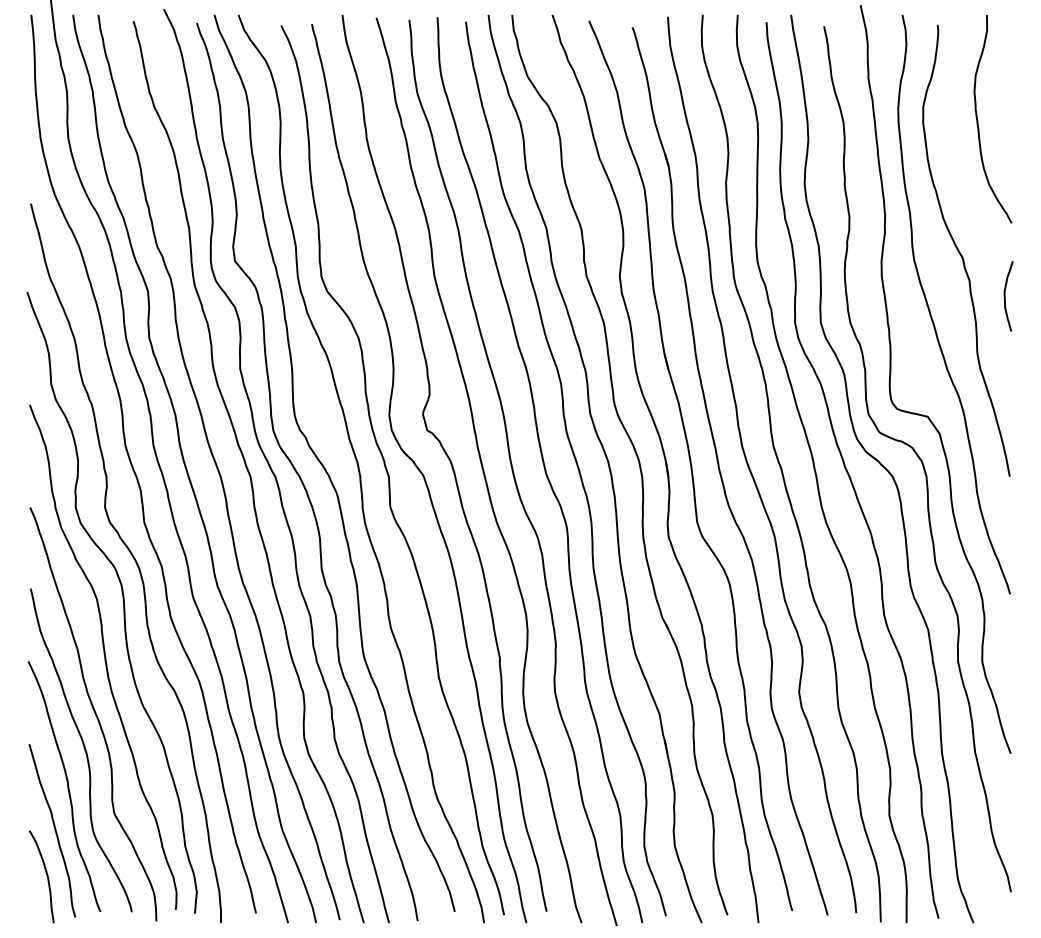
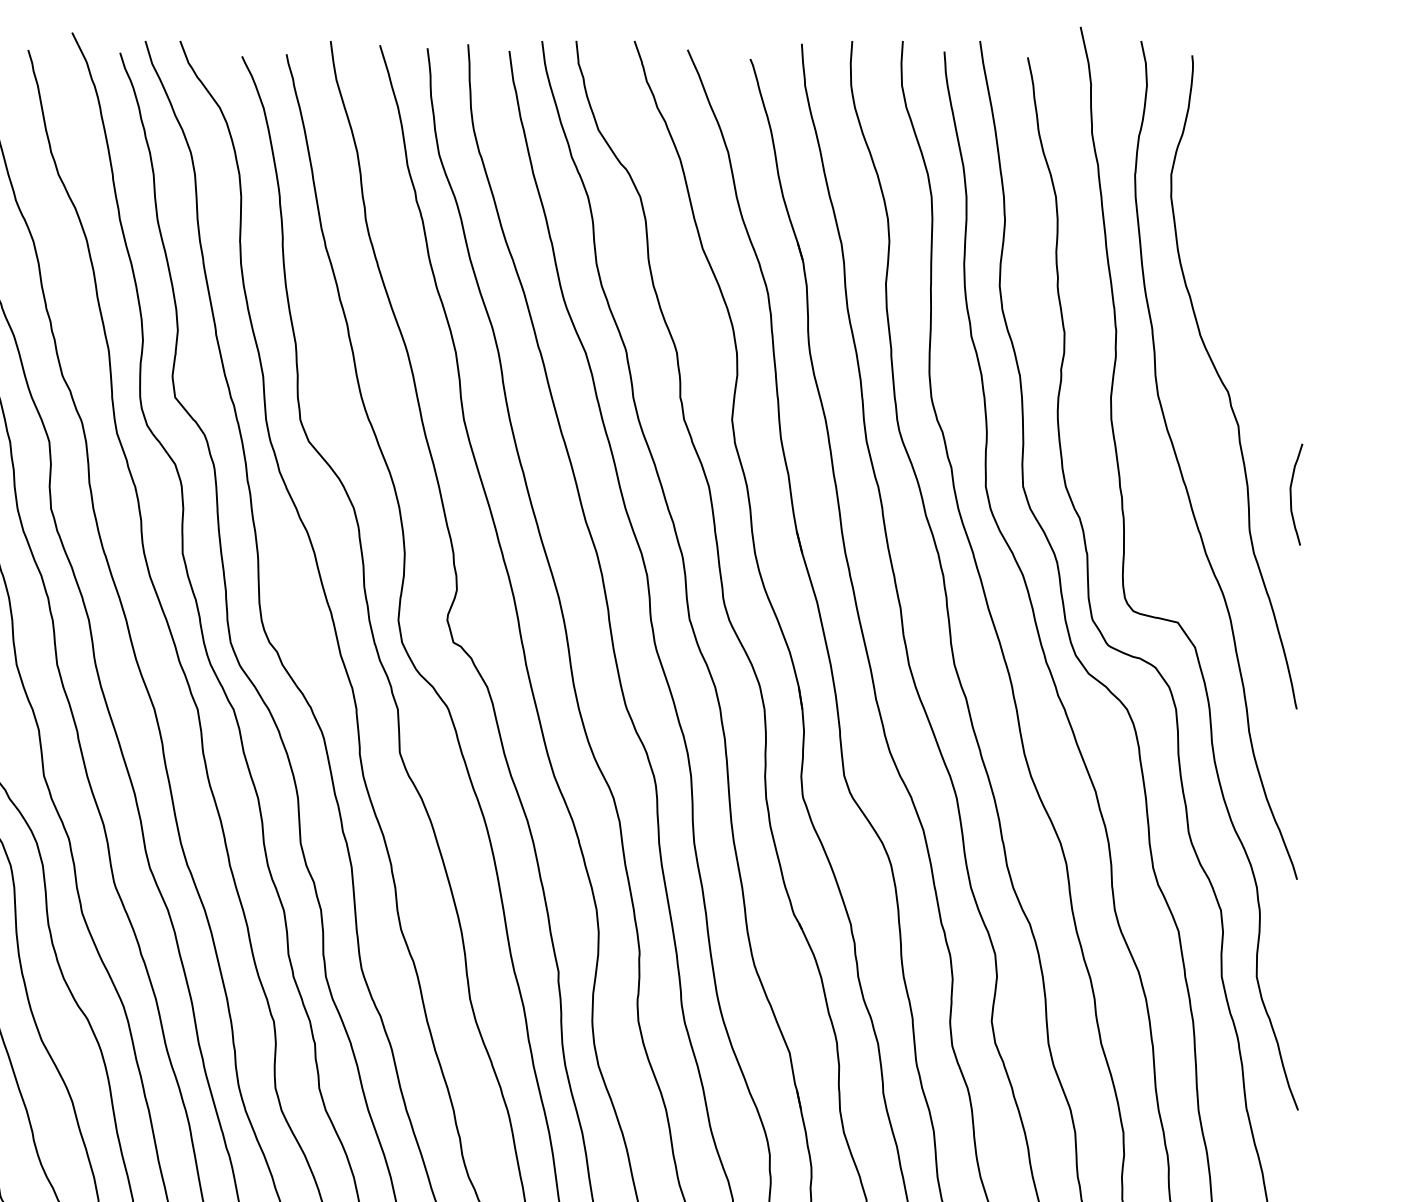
curve: (978, 120) -> (1251, 193), removed
curve: (1005, 296) -> (1291, 494), moved

